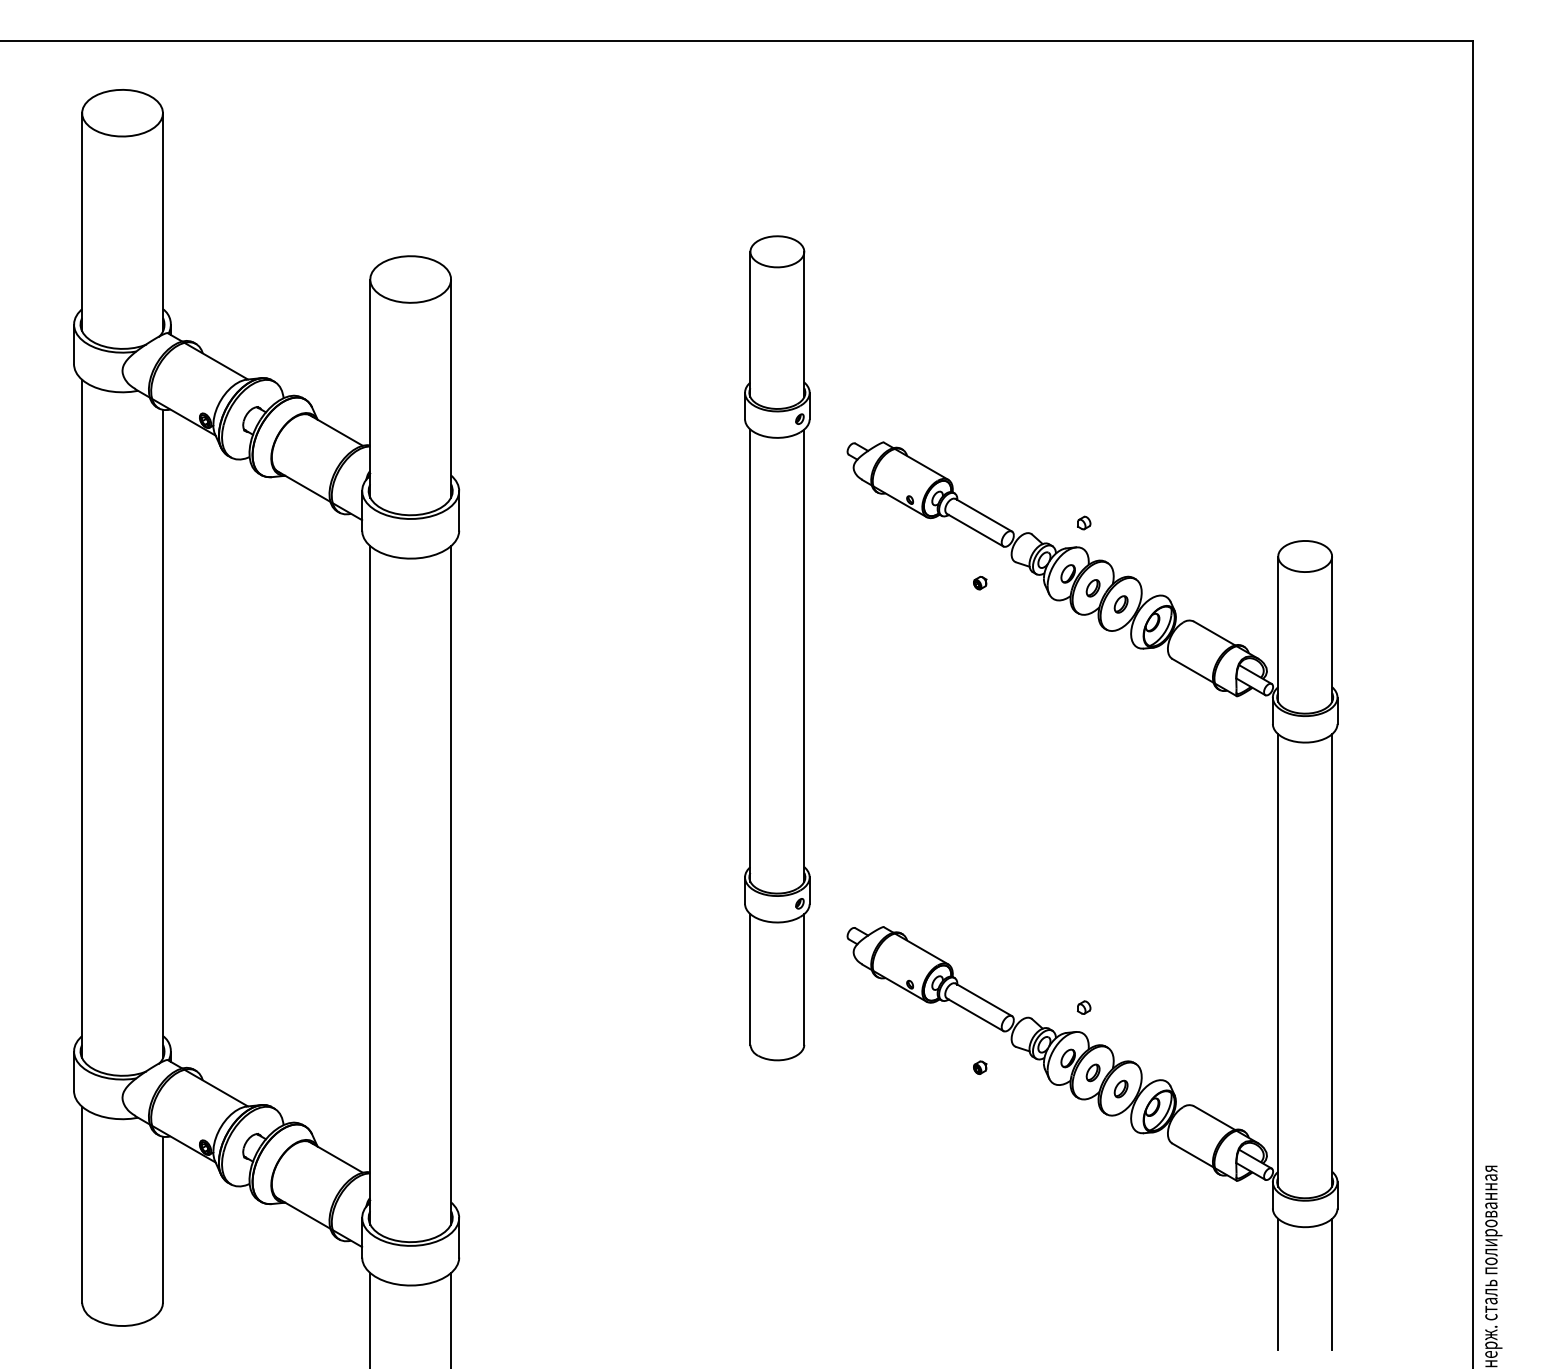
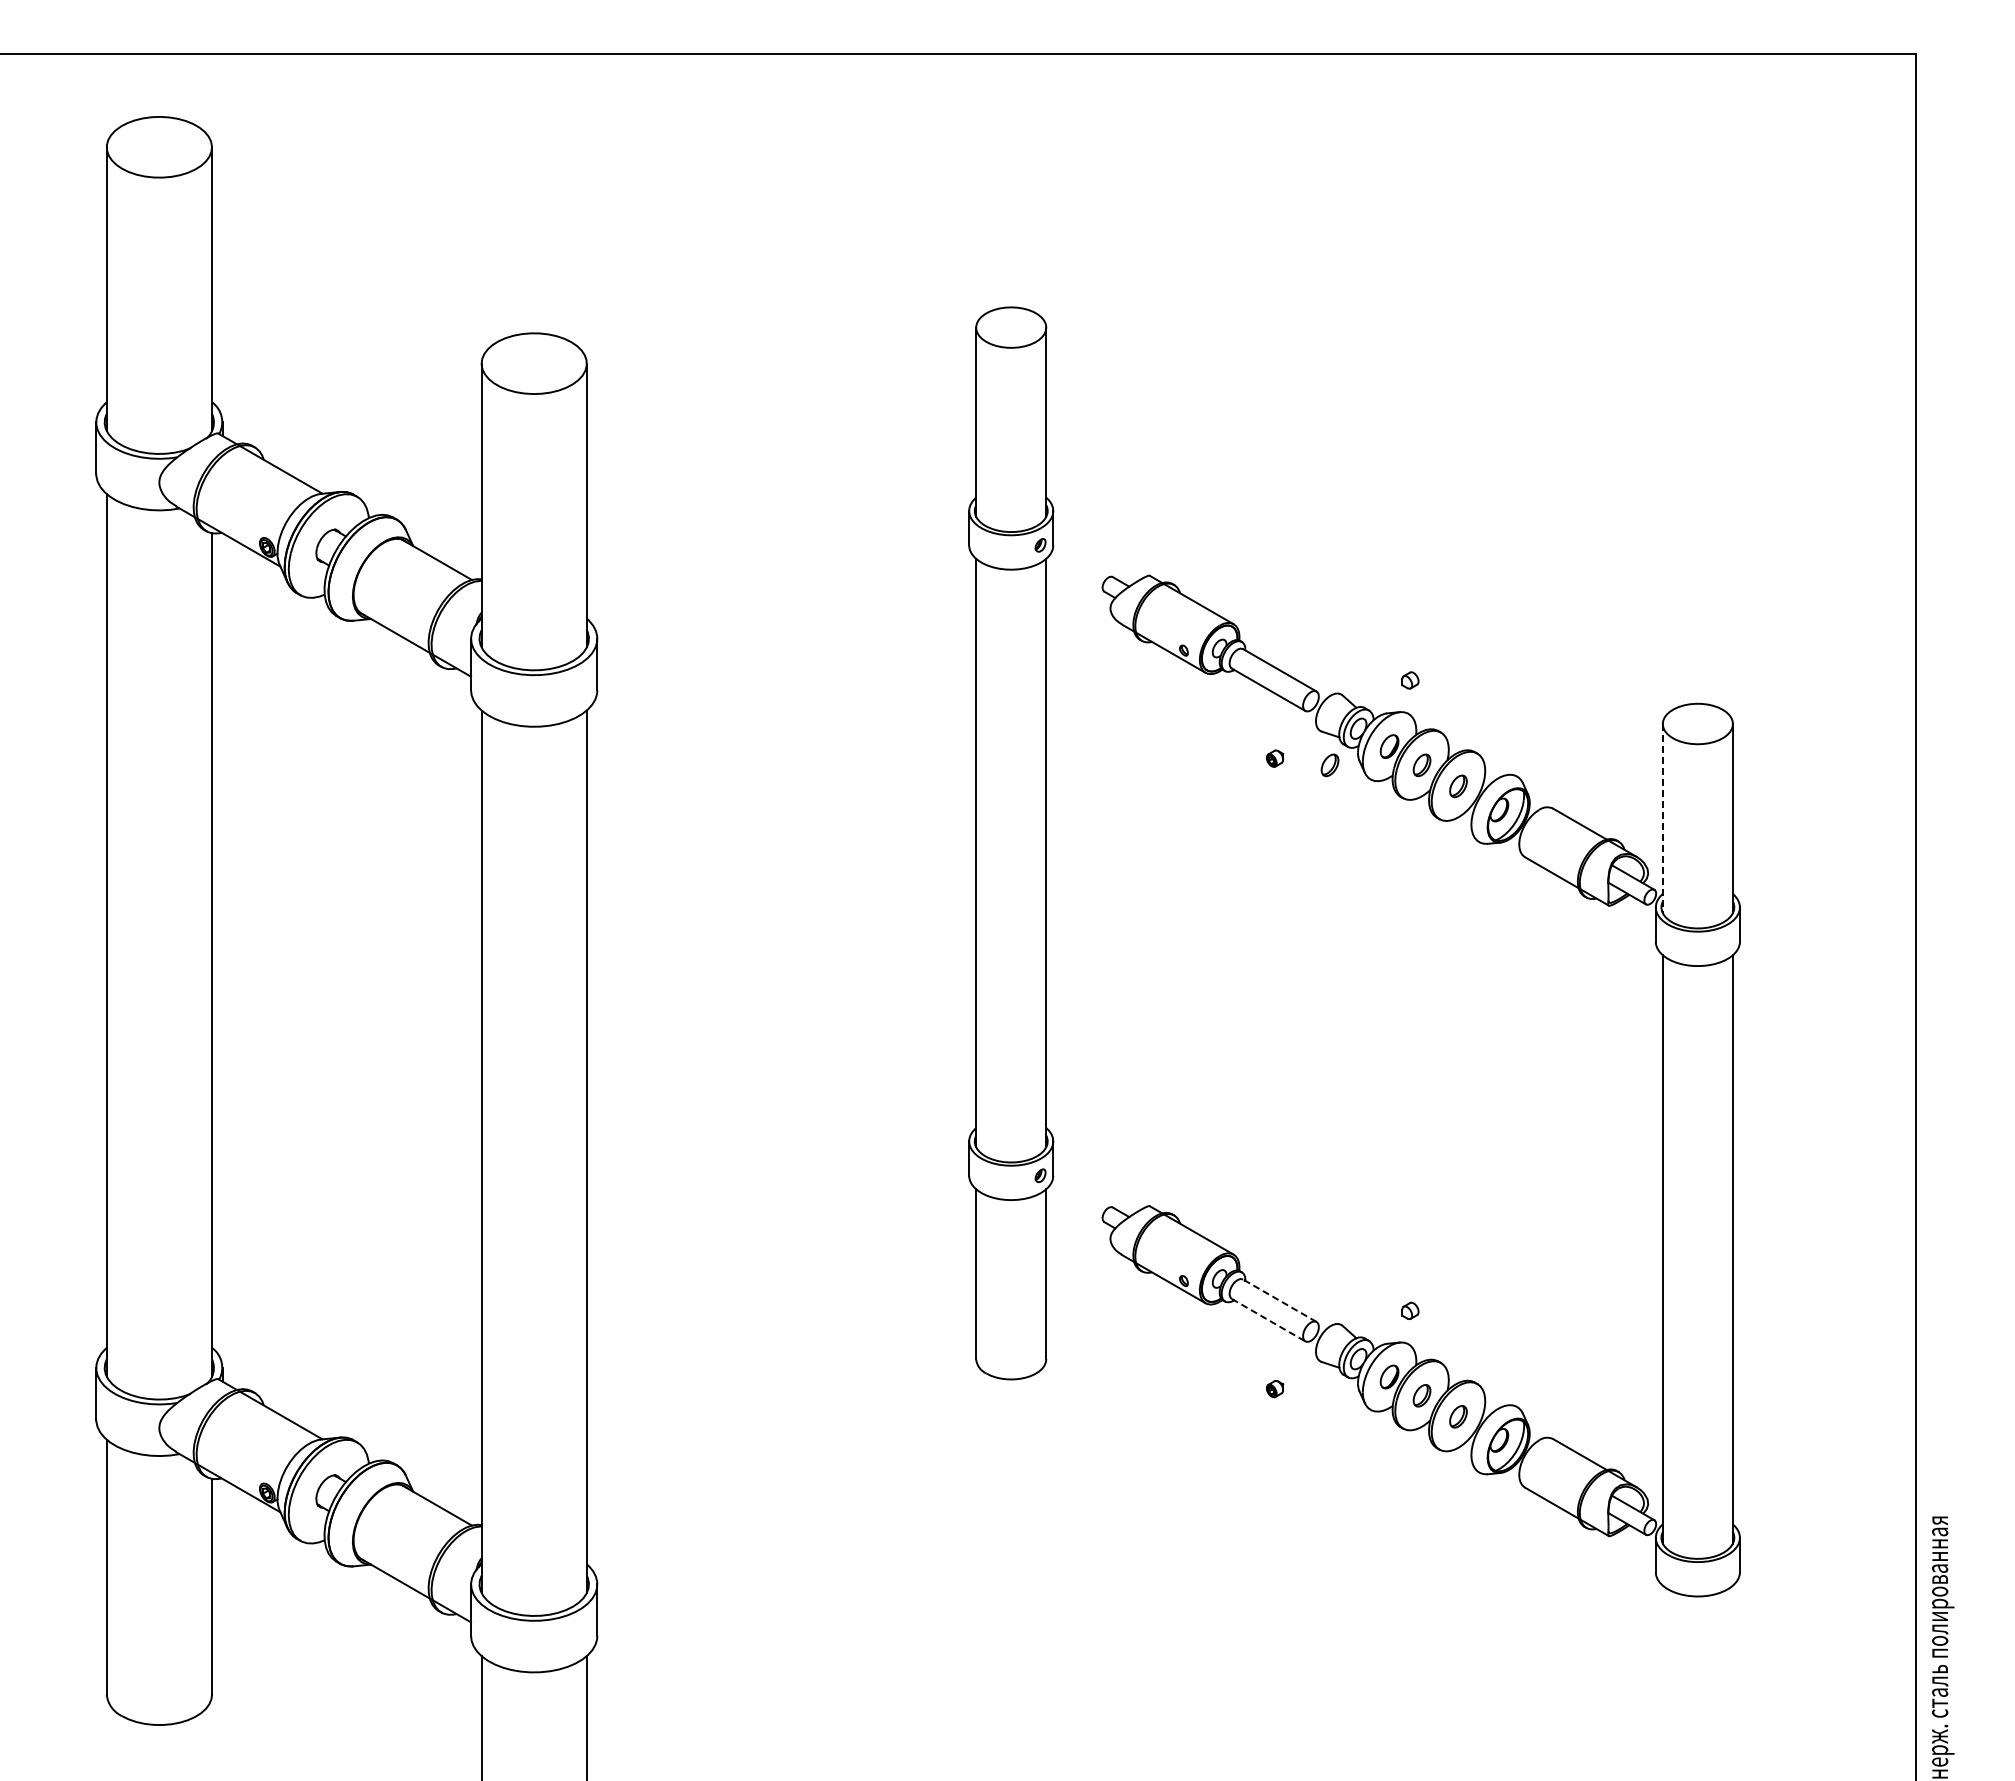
part: (1022, 588) -> (1329, 765), added
line: (1277, 629) -> (1662, 818), solid -> dashed
line: (983, 999) -> (1279, 1300), solid -> dashed
line: (975, 1015) -> (1269, 1320), solid -> dashed
line: (1277, 1284) -> (1662, 1670), removed
line: (1331, 1284) -> (1732, 1670), removed

